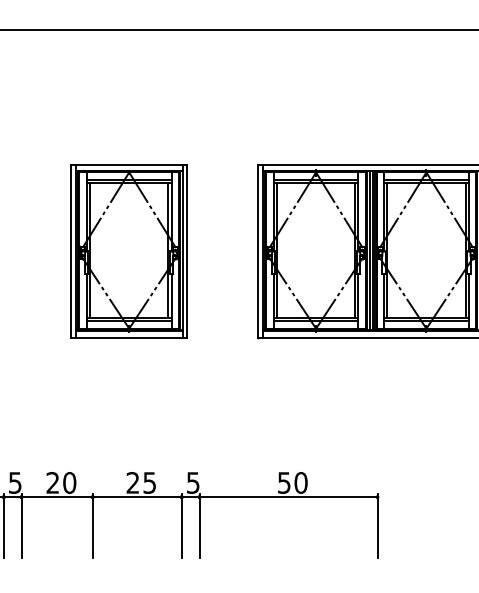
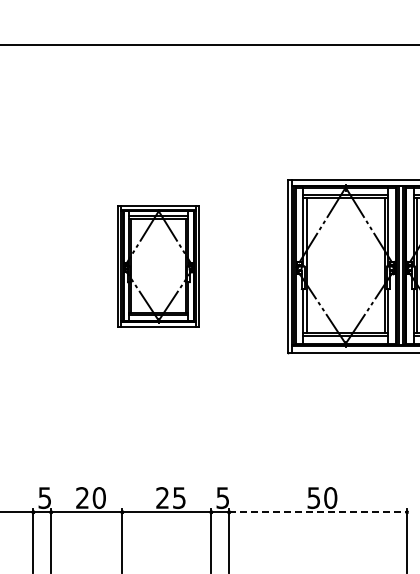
part: (128, 251) -> (158, 266), size x0.7
line: (288, 497) -> (318, 512), solid -> dashed

